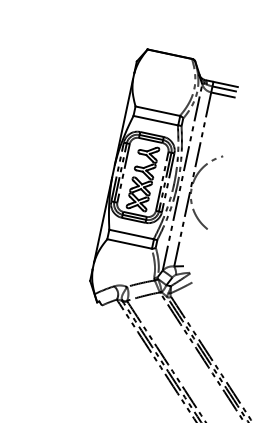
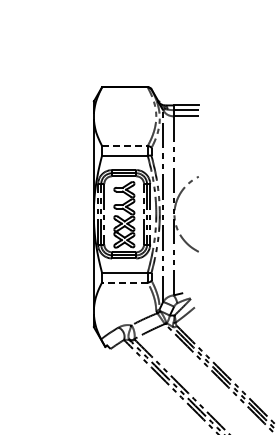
line: (157, 111) -> (124, 146), solid -> dashed
line: (129, 243) -> (124, 282), solid -> dashed

